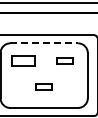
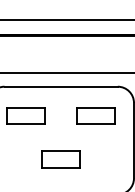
line: (44, 43) -> (61, 86), dashed -> solid
part: (65, 60) -> (96, 115), size x1.43
part: (44, 86) -> (61, 158), size x1.43

